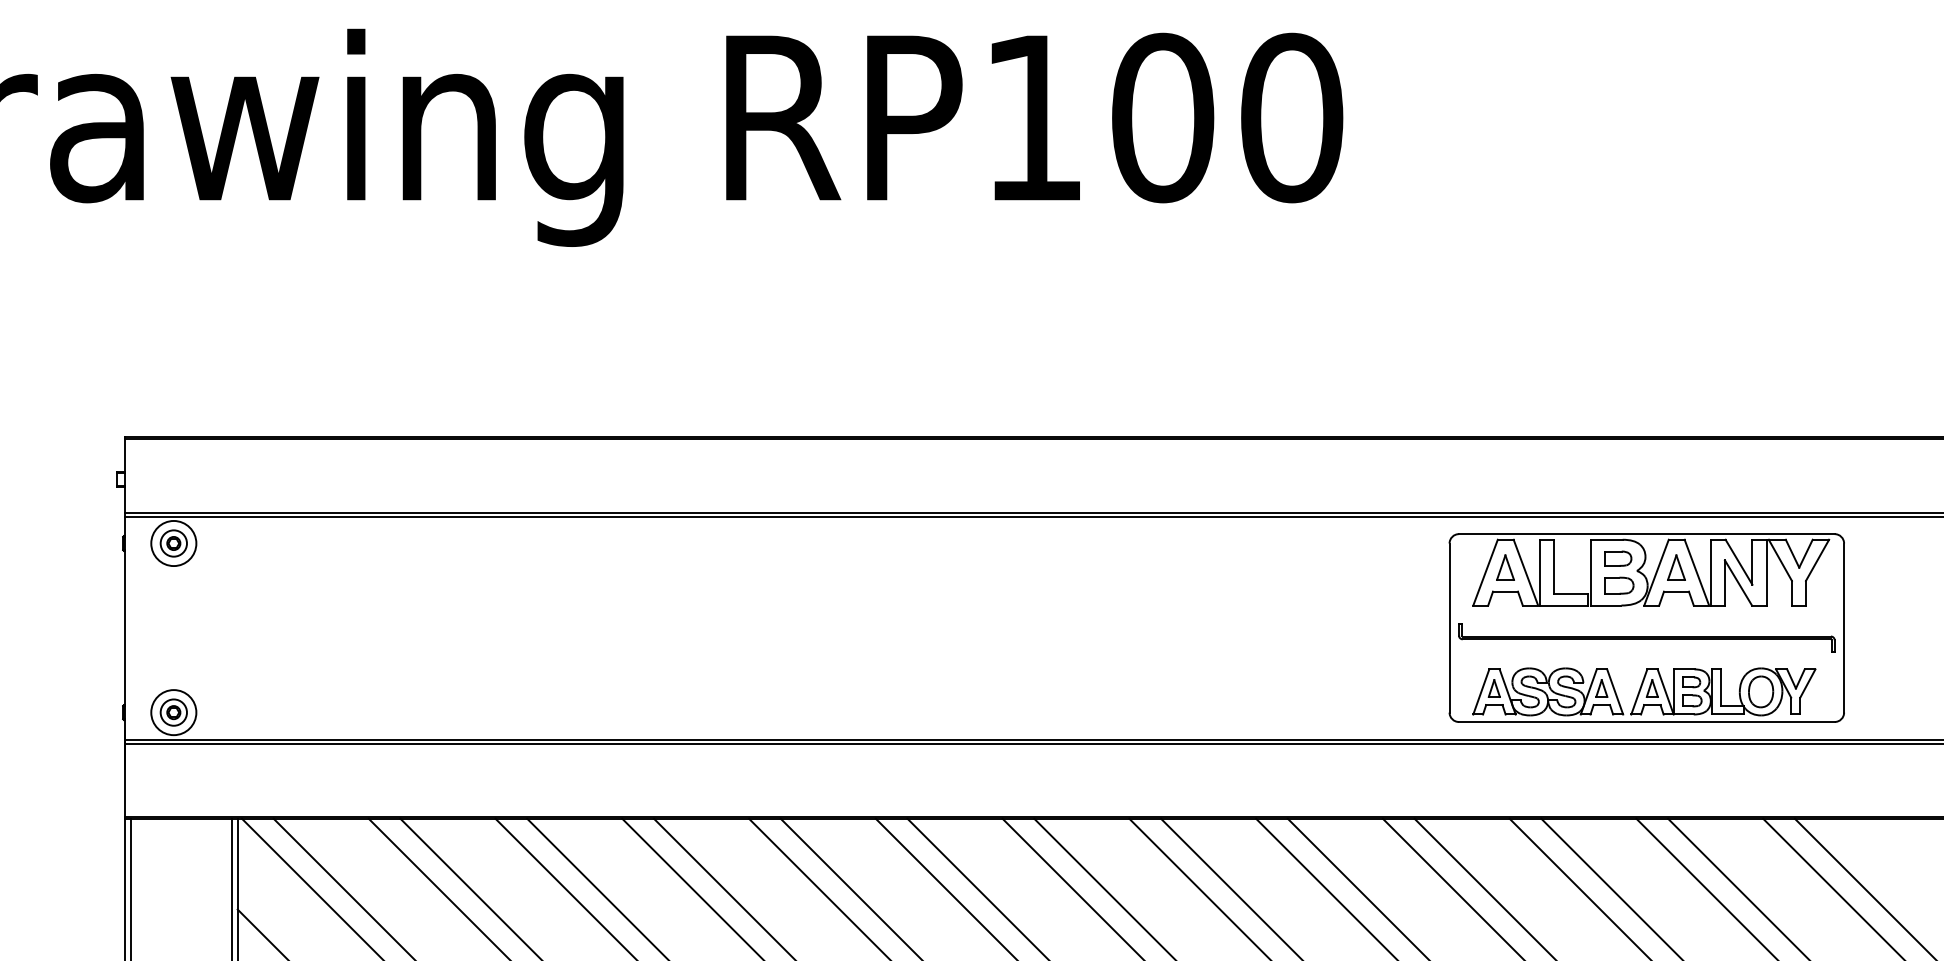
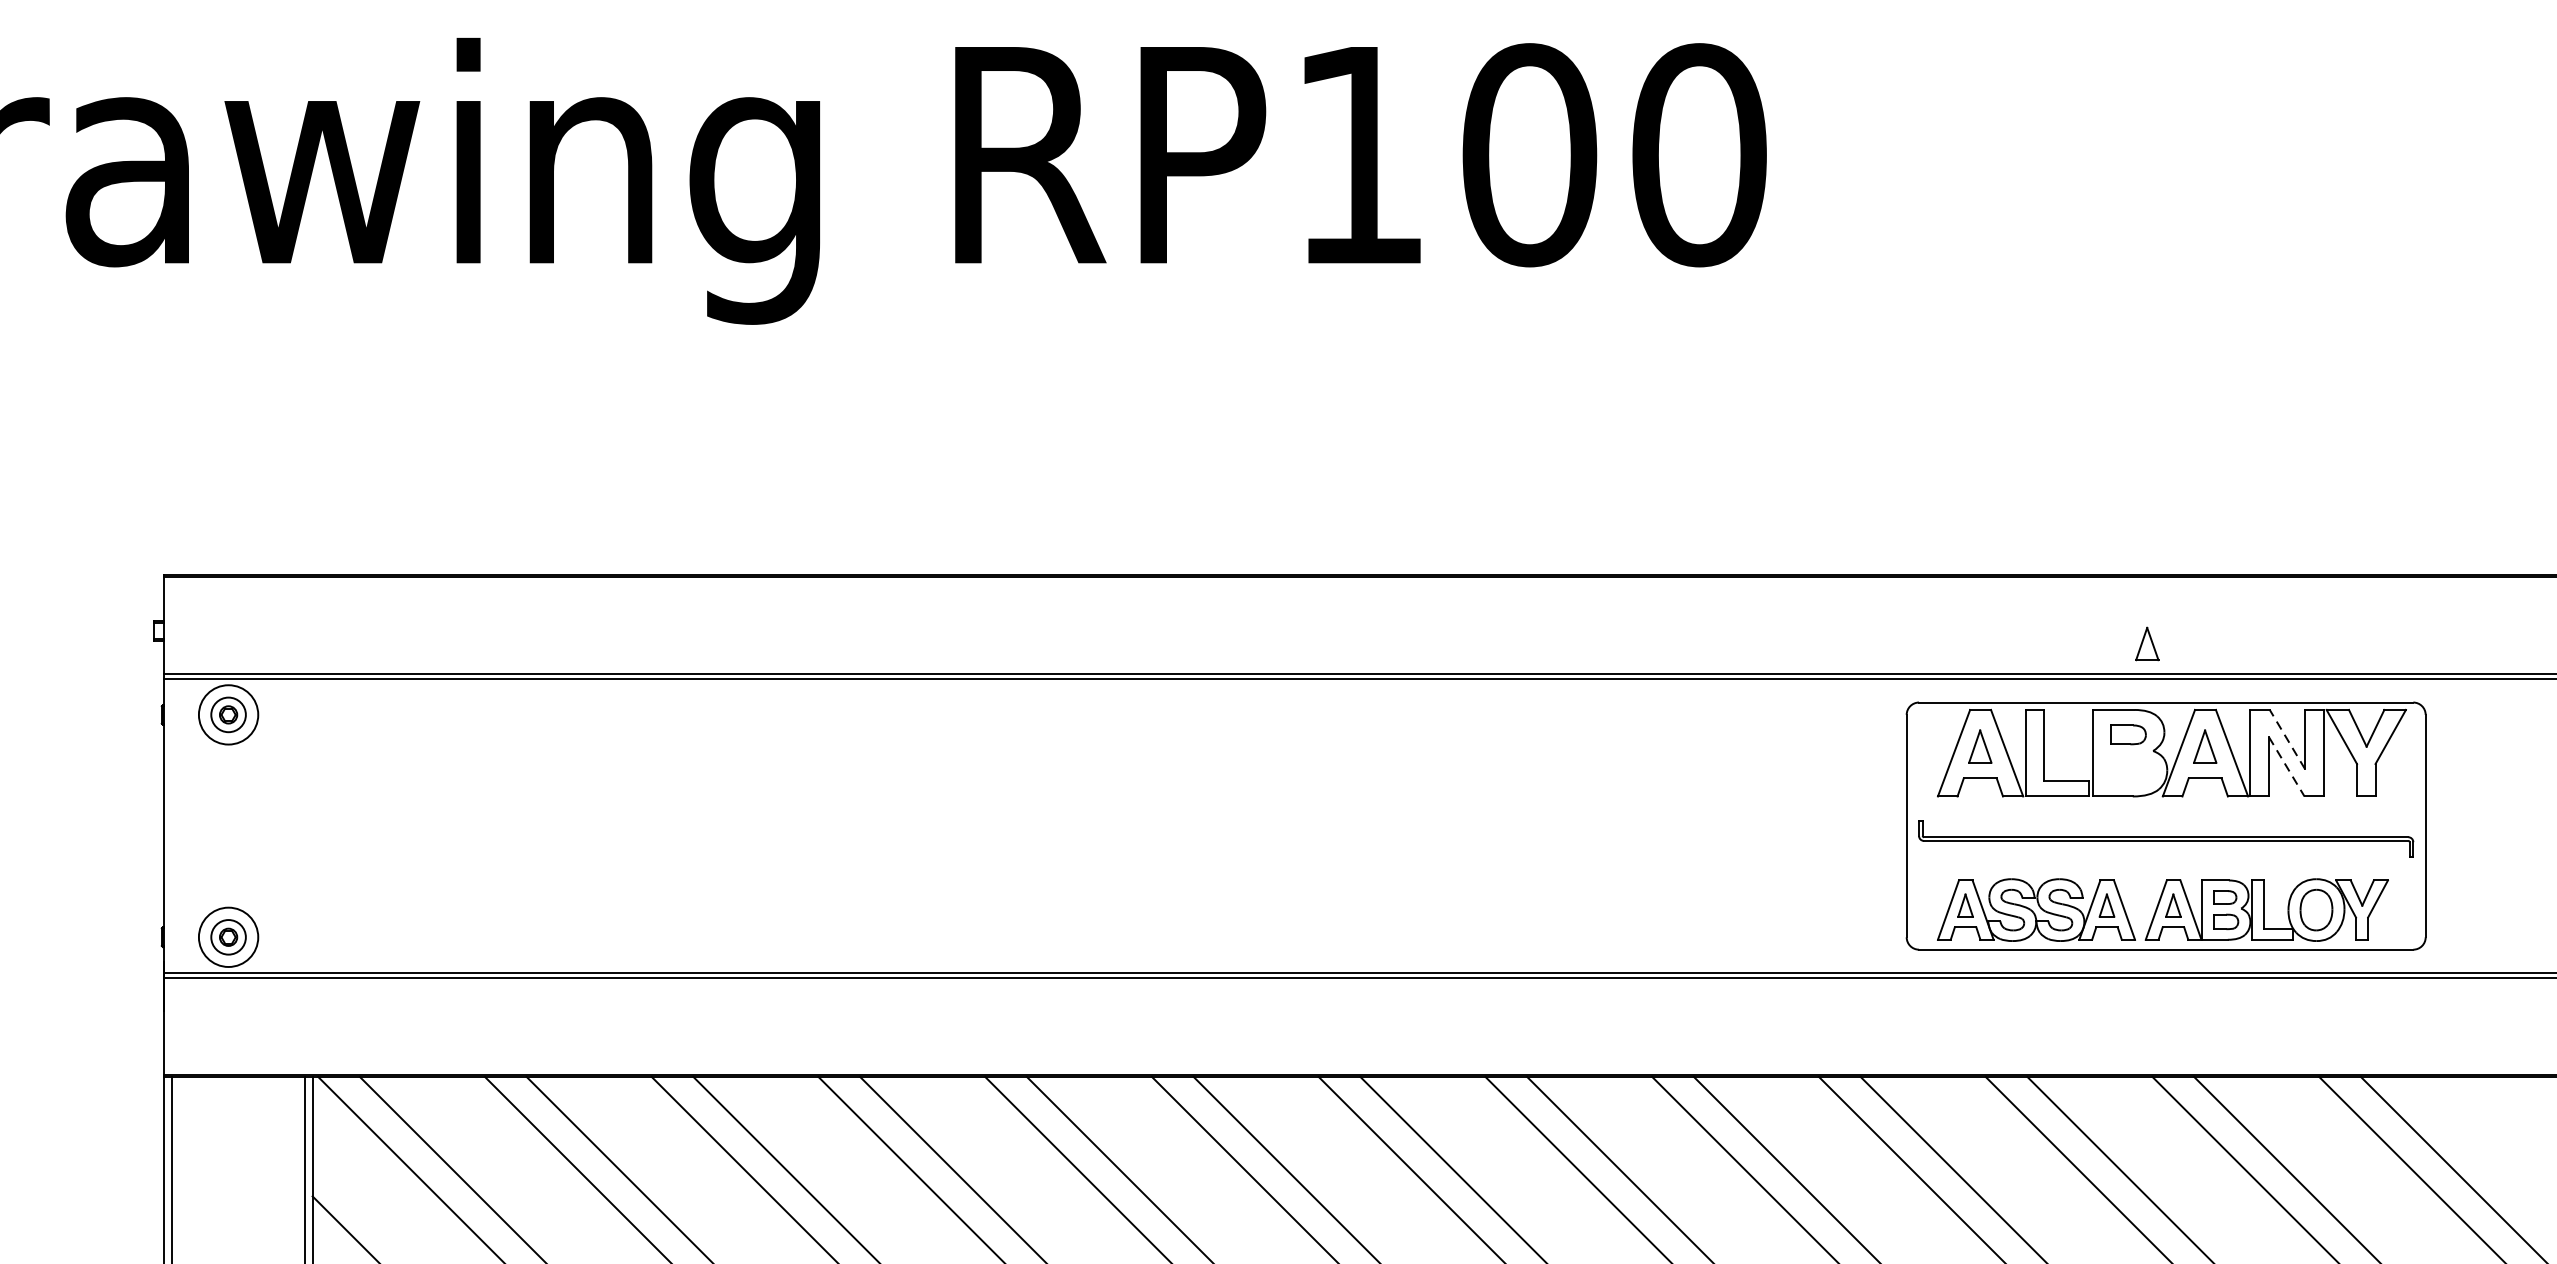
part: (1632, 489) -> (2147, 643), added
line: (1738, 561) -> (2286, 738), solid -> dashed
line: (1738, 583) -> (2286, 767), solid -> dashed
part: (1619, 585) -> (2130, 770), removed

